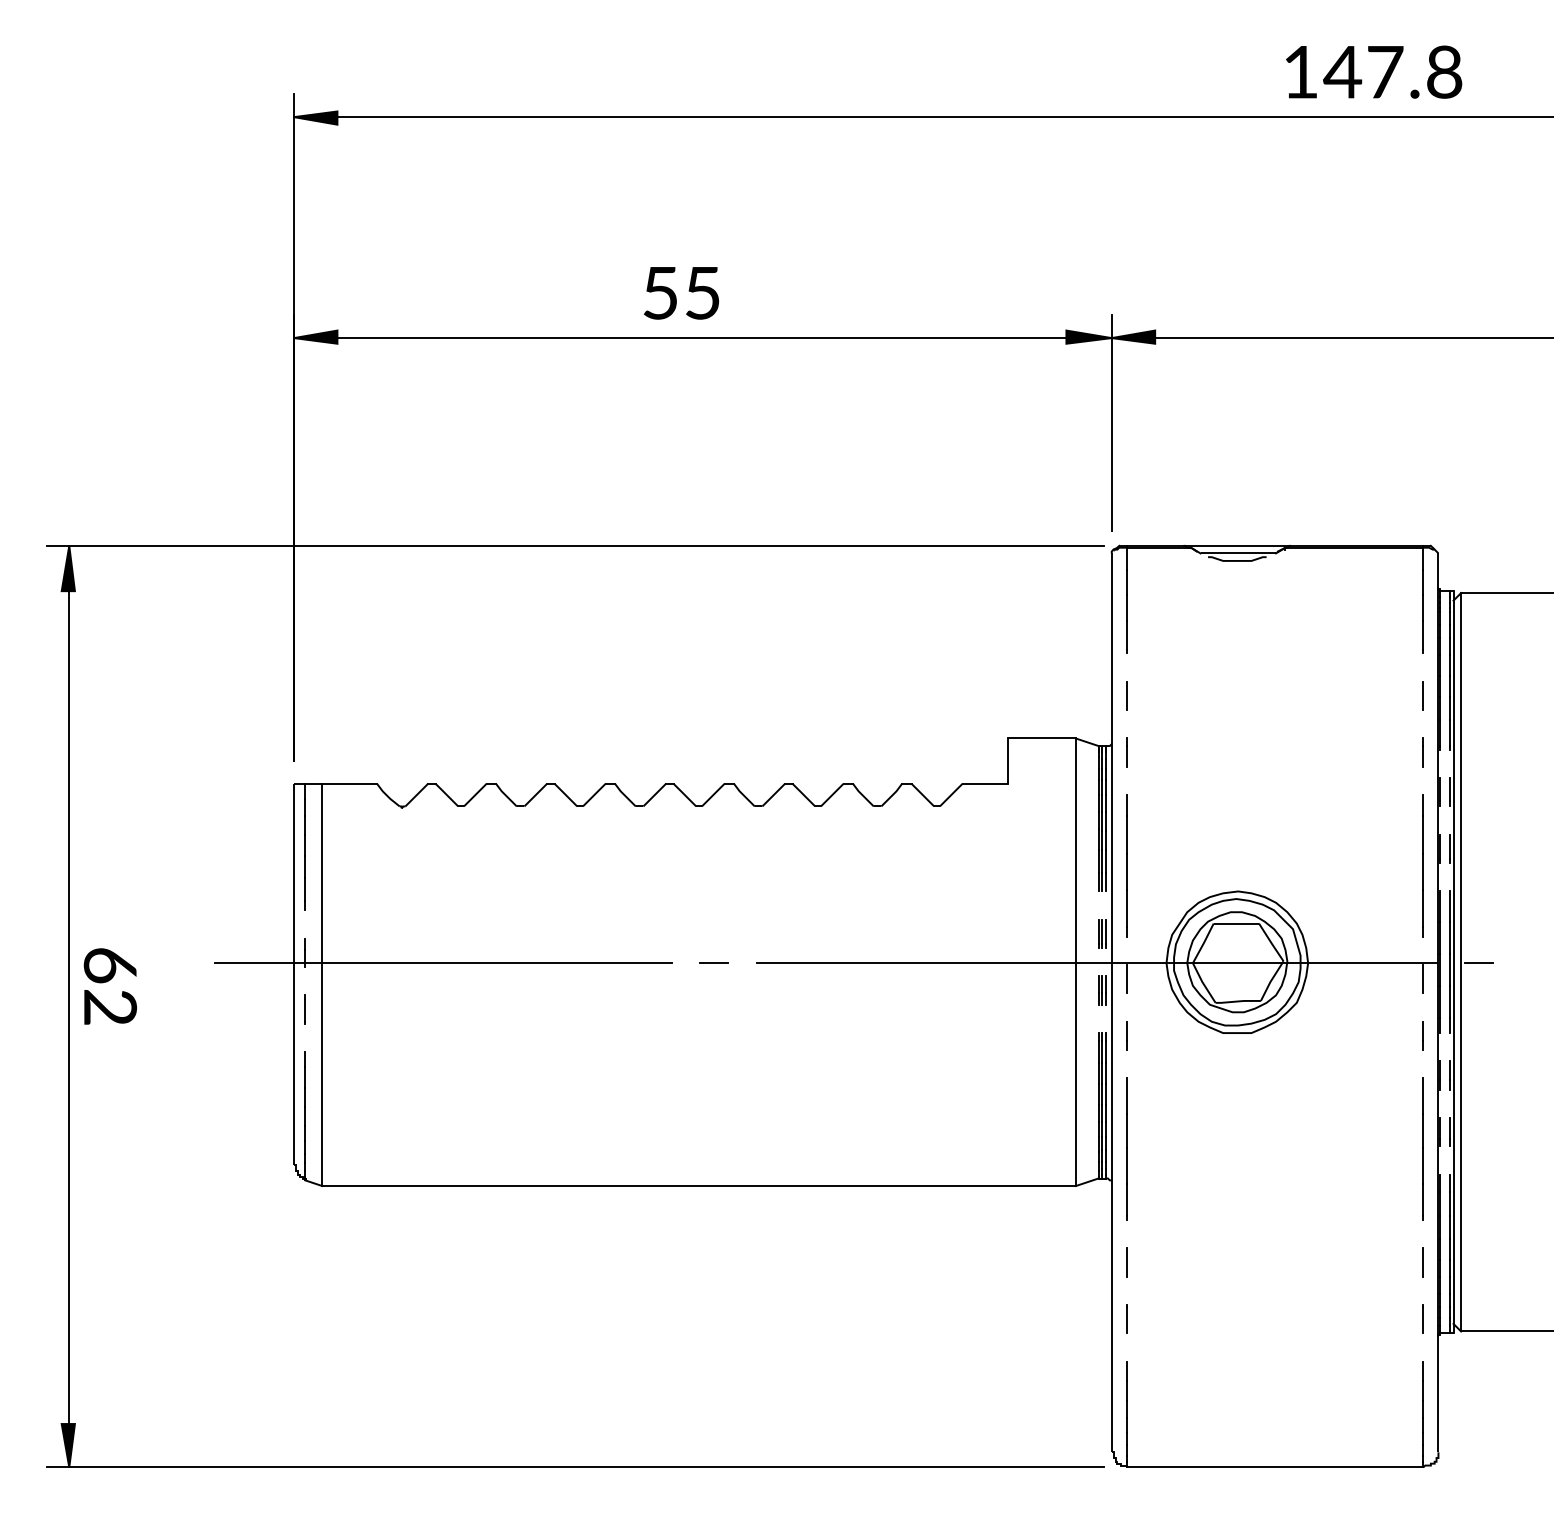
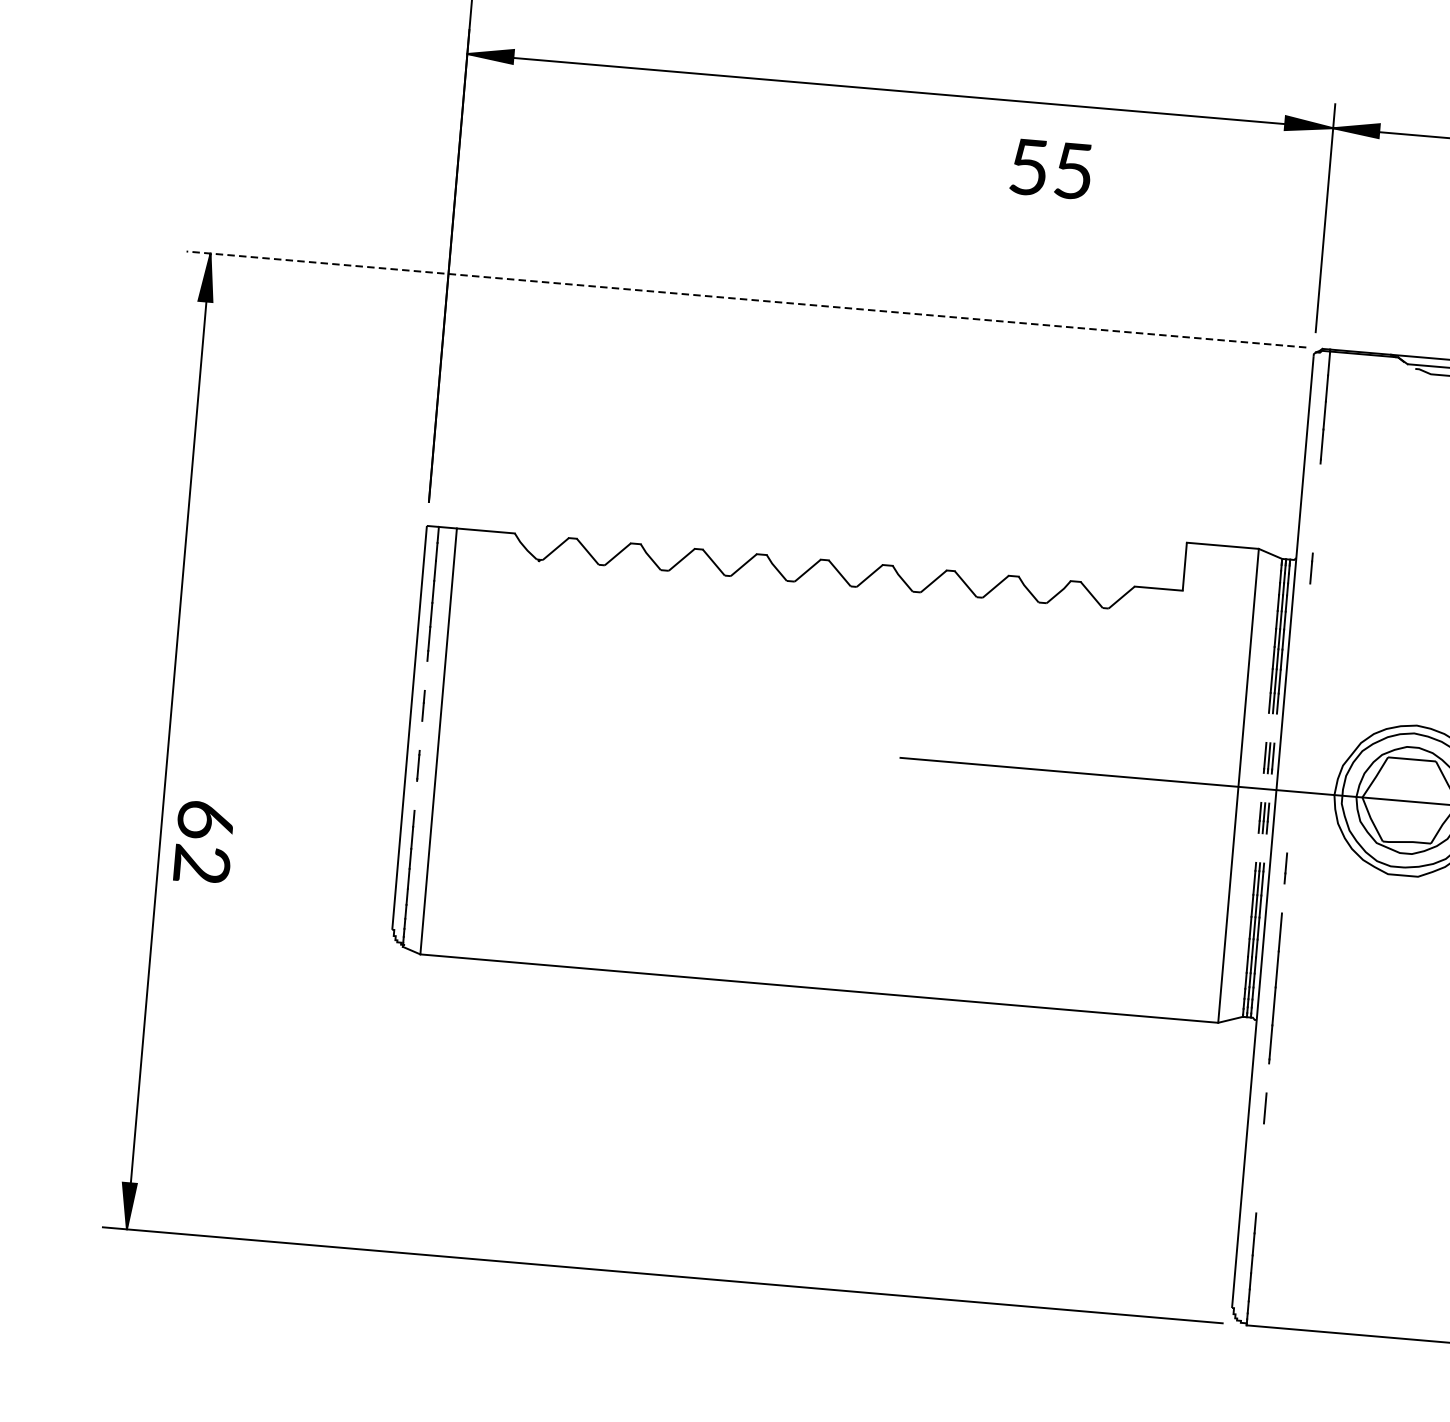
text: (681, 293) -> (1051, 169), moved
line: (575, 545) -> (746, 299), solid -> dashed
line: (1126, 695) -> (1316, 507), removed
line: (1126, 865) -> (1300, 687), removed
line: (442, 963) -> (567, 729), removed
line: (714, 963) -> (855, 754), removed
line: (1126, 979) -> (1290, 808), removed
text: (109, 986) -> (202, 842), moved
line: (1126, 1318) -> (1259, 1167), removed

